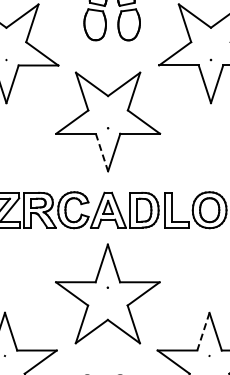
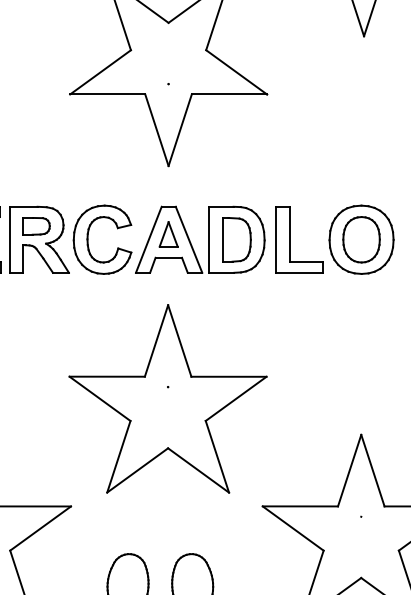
line: (101, 152) -> (155, 130), dashed -> solid
line: (203, 331) -> (349, 470), dashed -> solid

